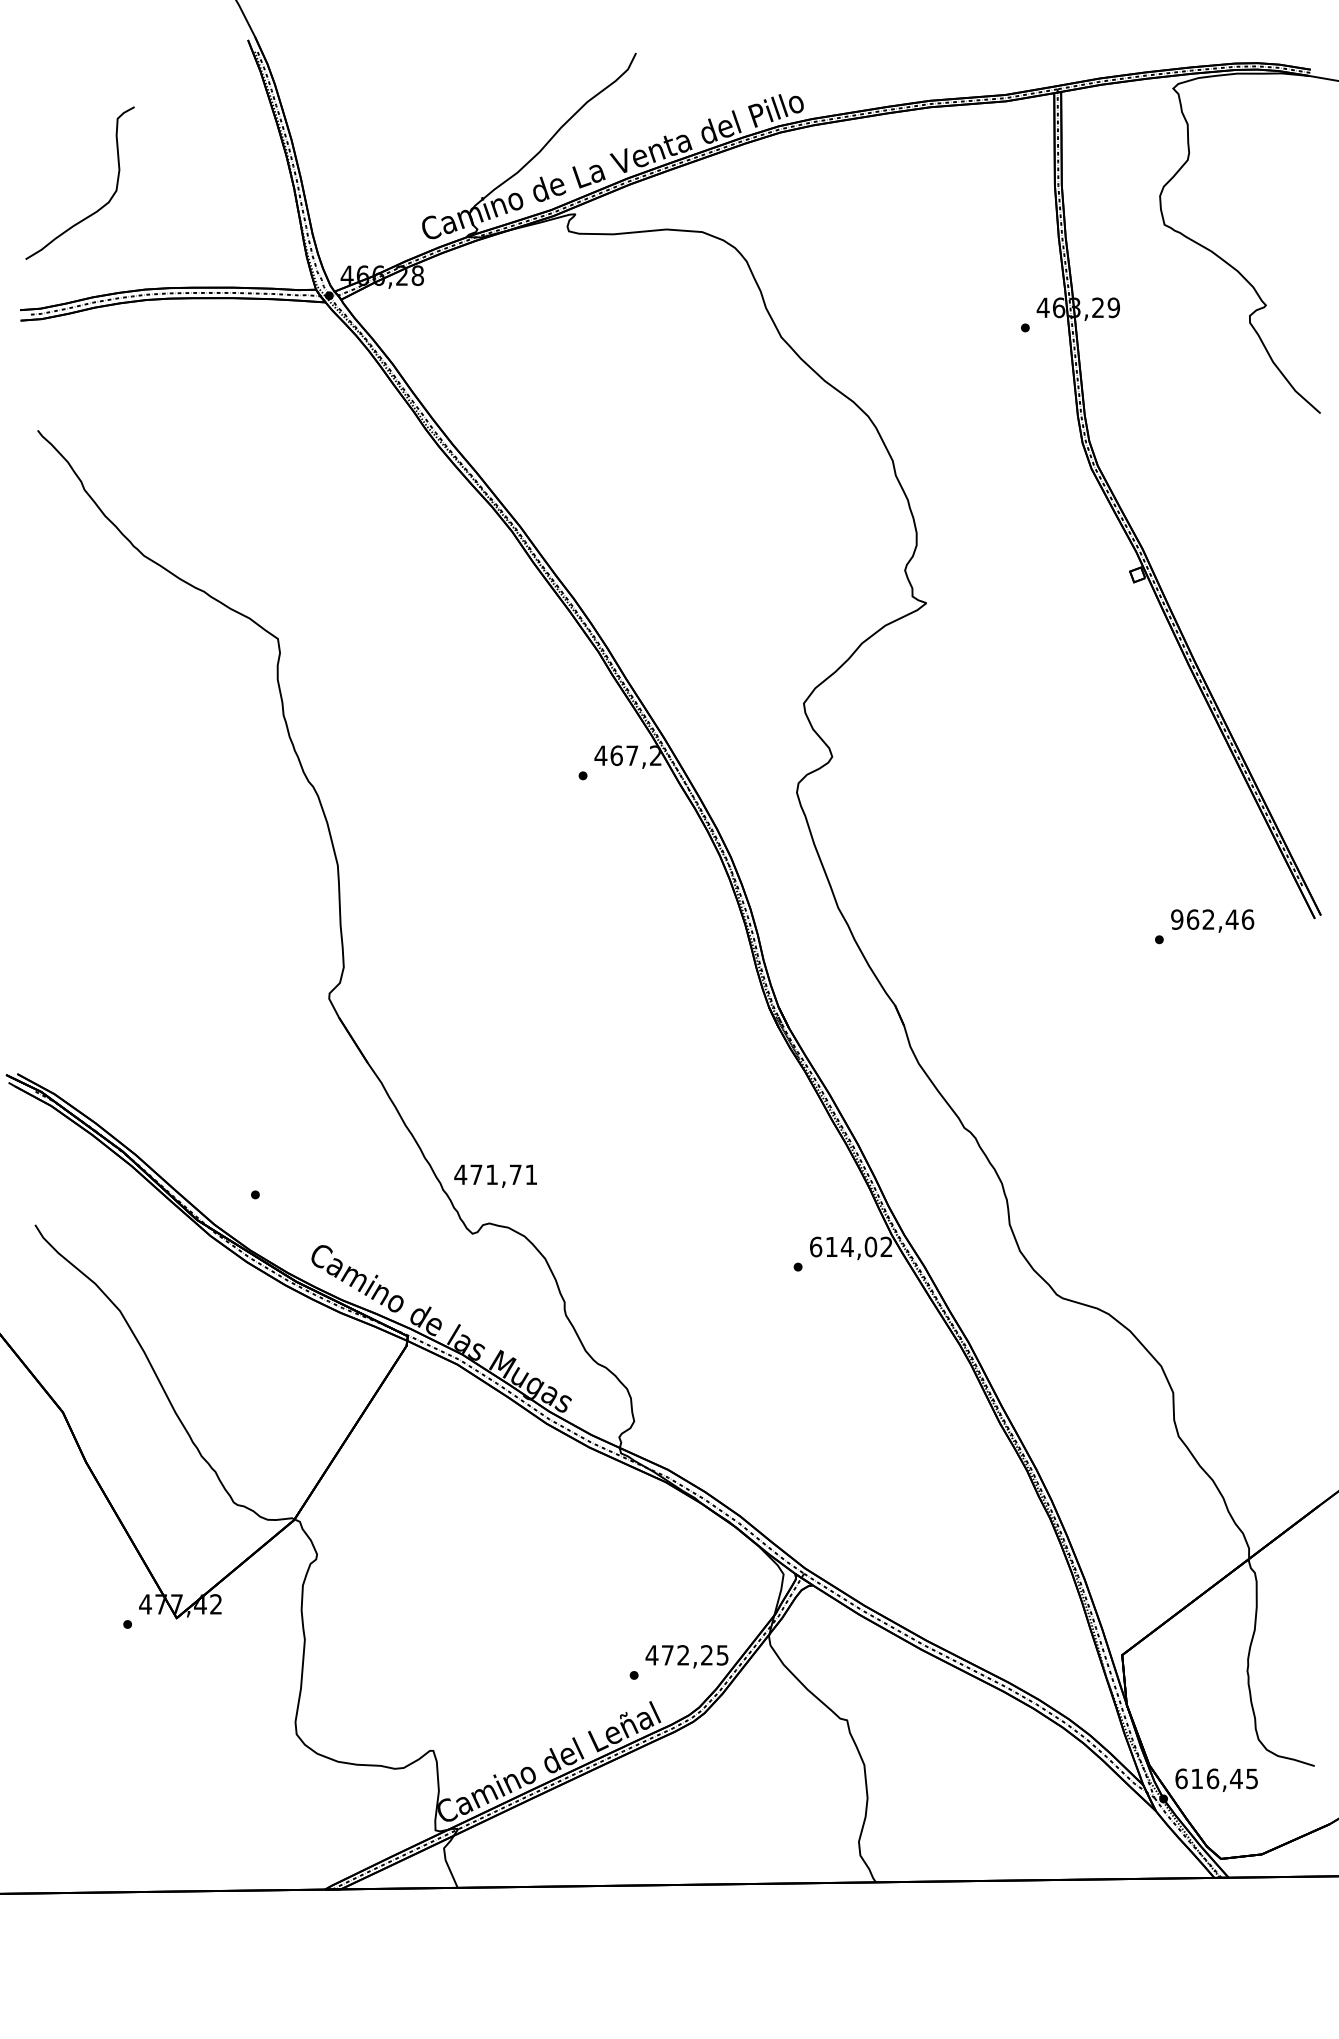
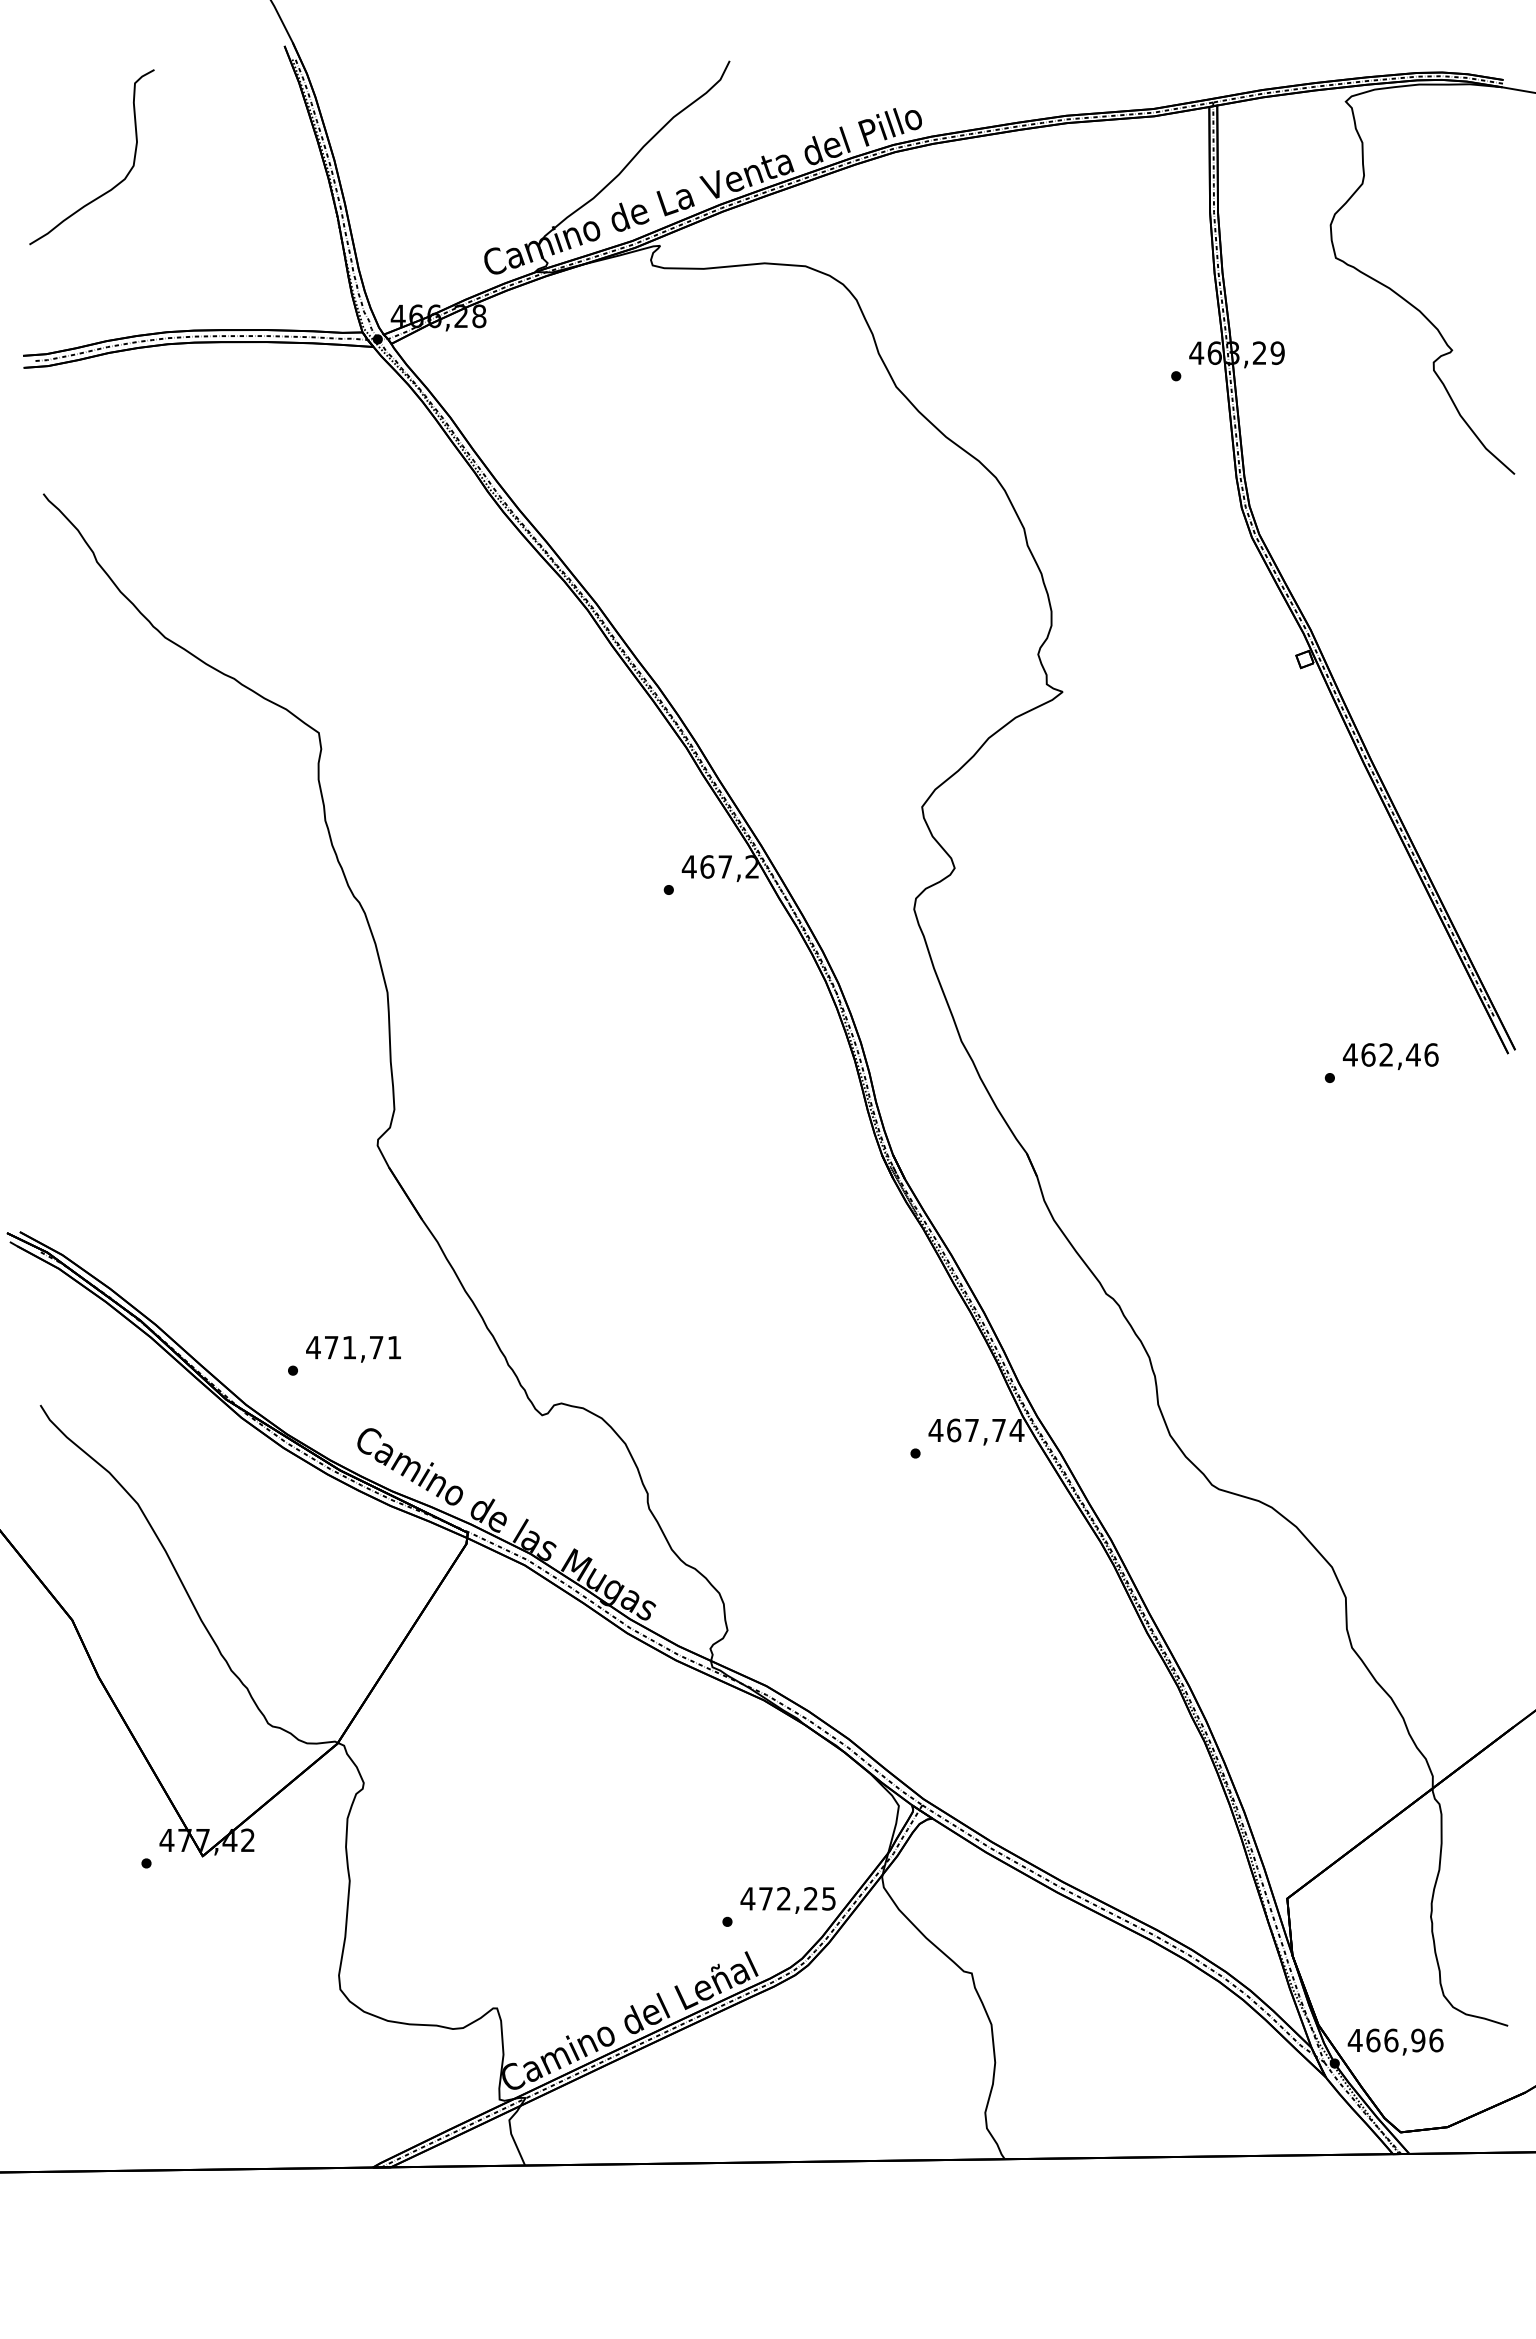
curve: (98, 208) -> (113, 186), moved
text: (1176, 919) -> (1349, 1054), 962,46 -> 462,46
text: (495, 1176) -> (353, 1349), moved
text: (851, 1247) -> (976, 1430), 614,02 -> 467,74
text: (1216, 1778) -> (1395, 2040), 616,45 -> 466,96

